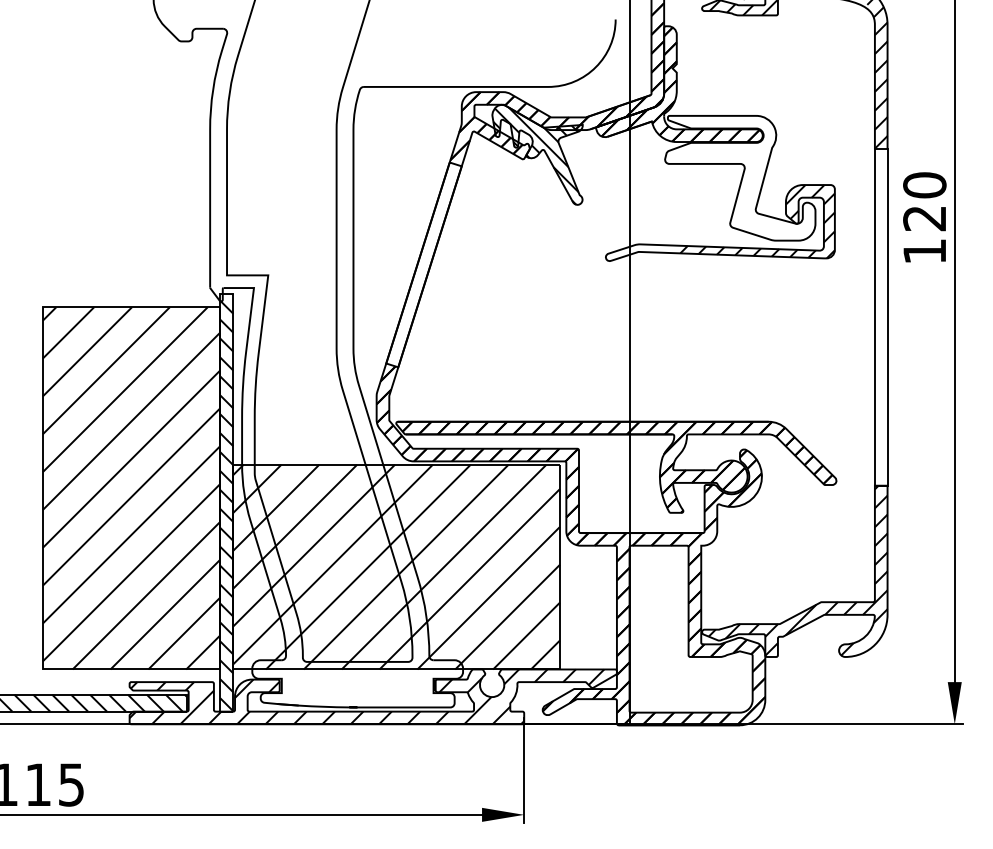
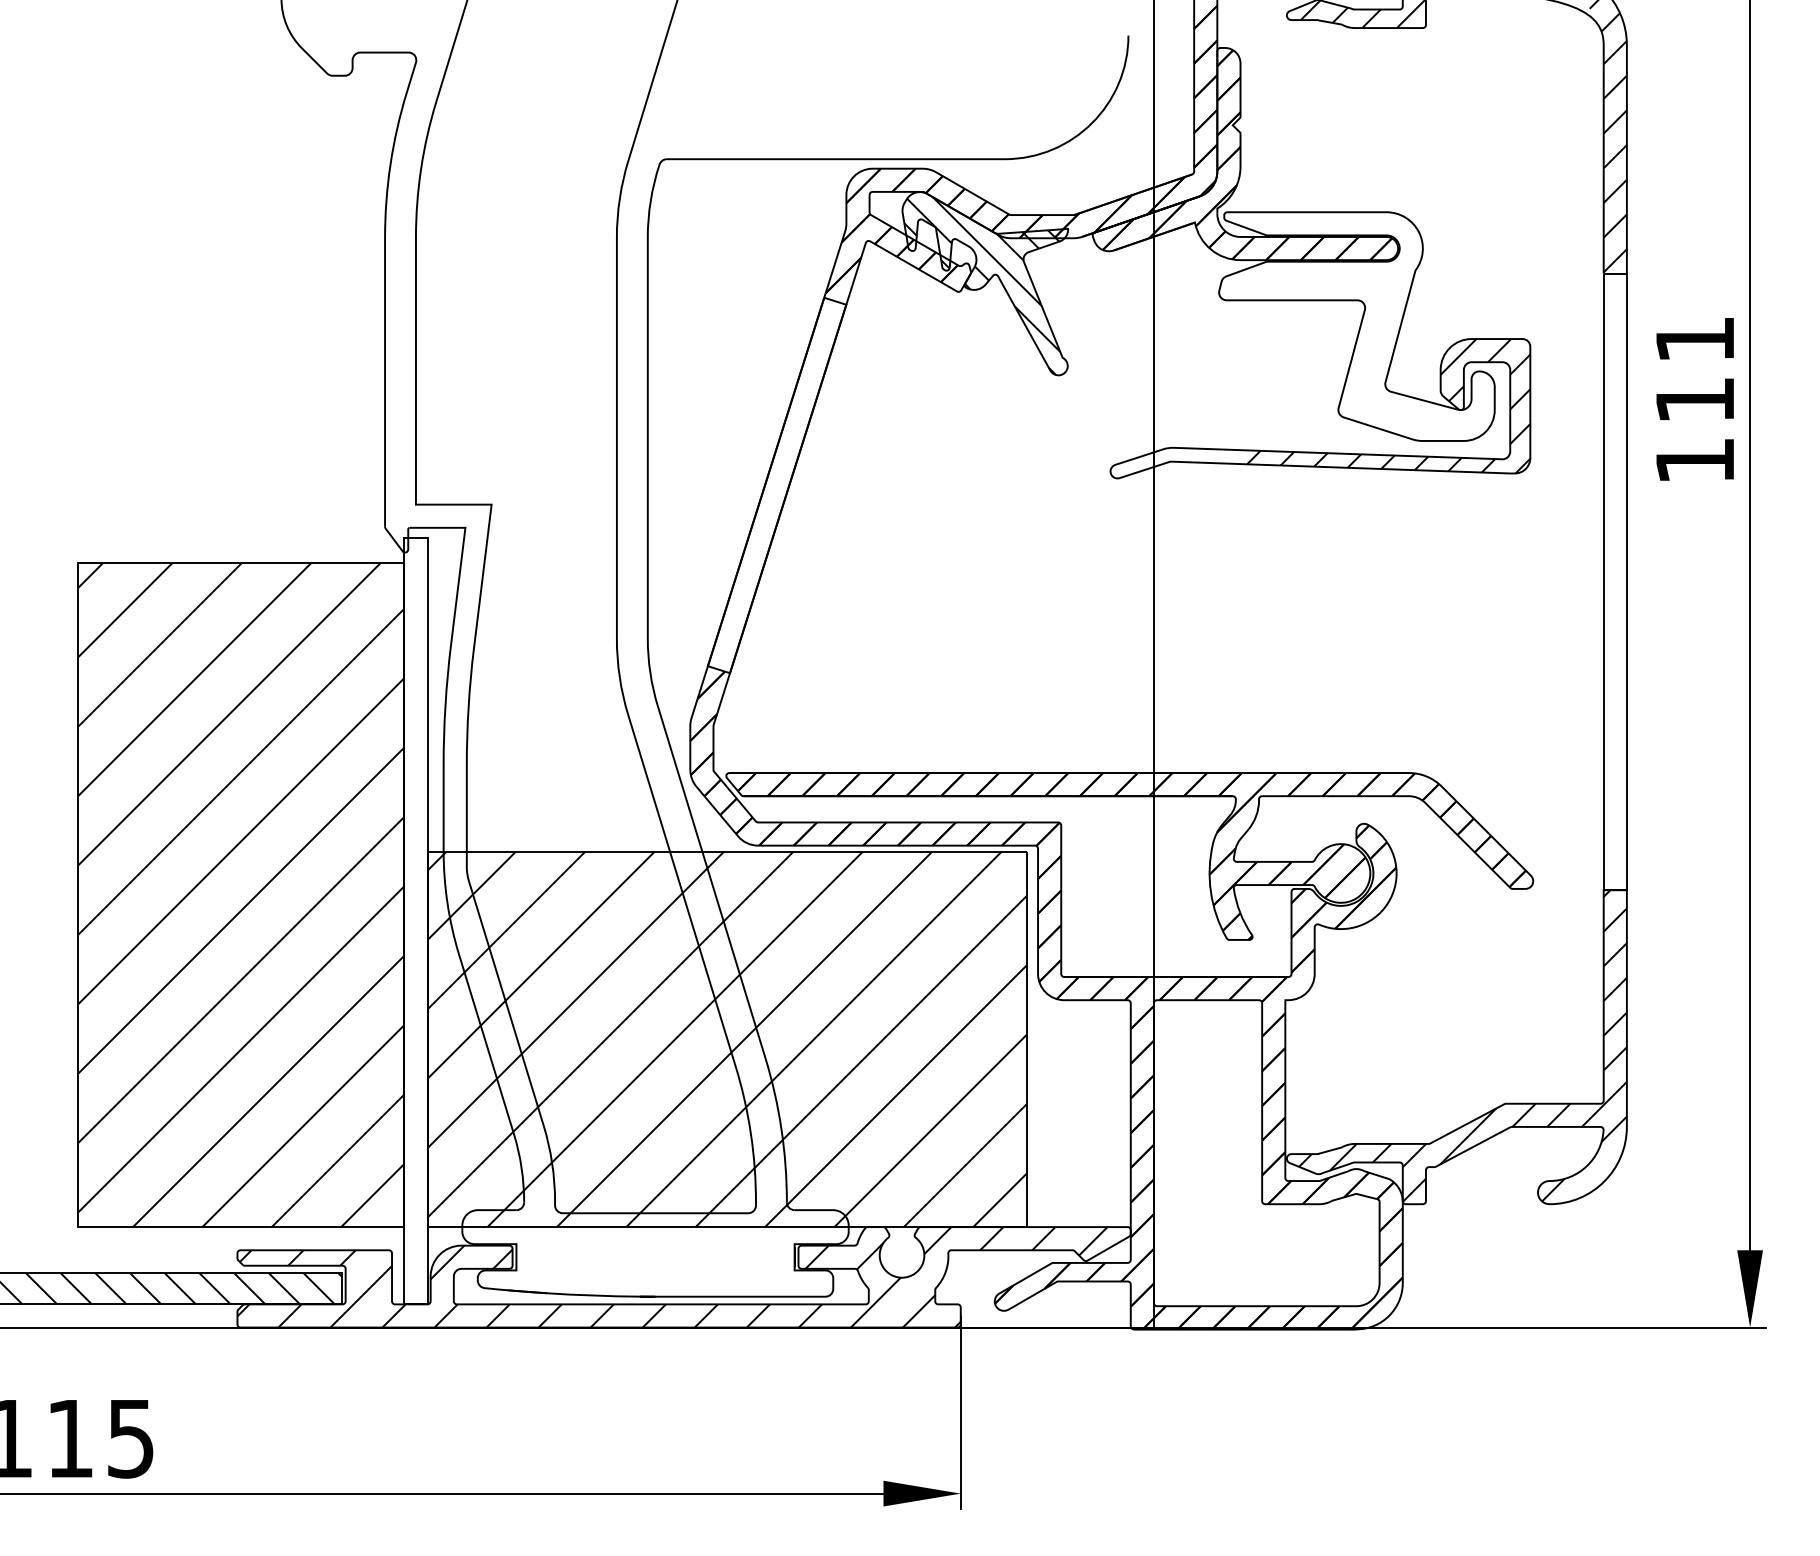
text: (924, 201) -> (1694, 369), 120 -> 111
hatch: (226, 502) -> (415, 920), removed

